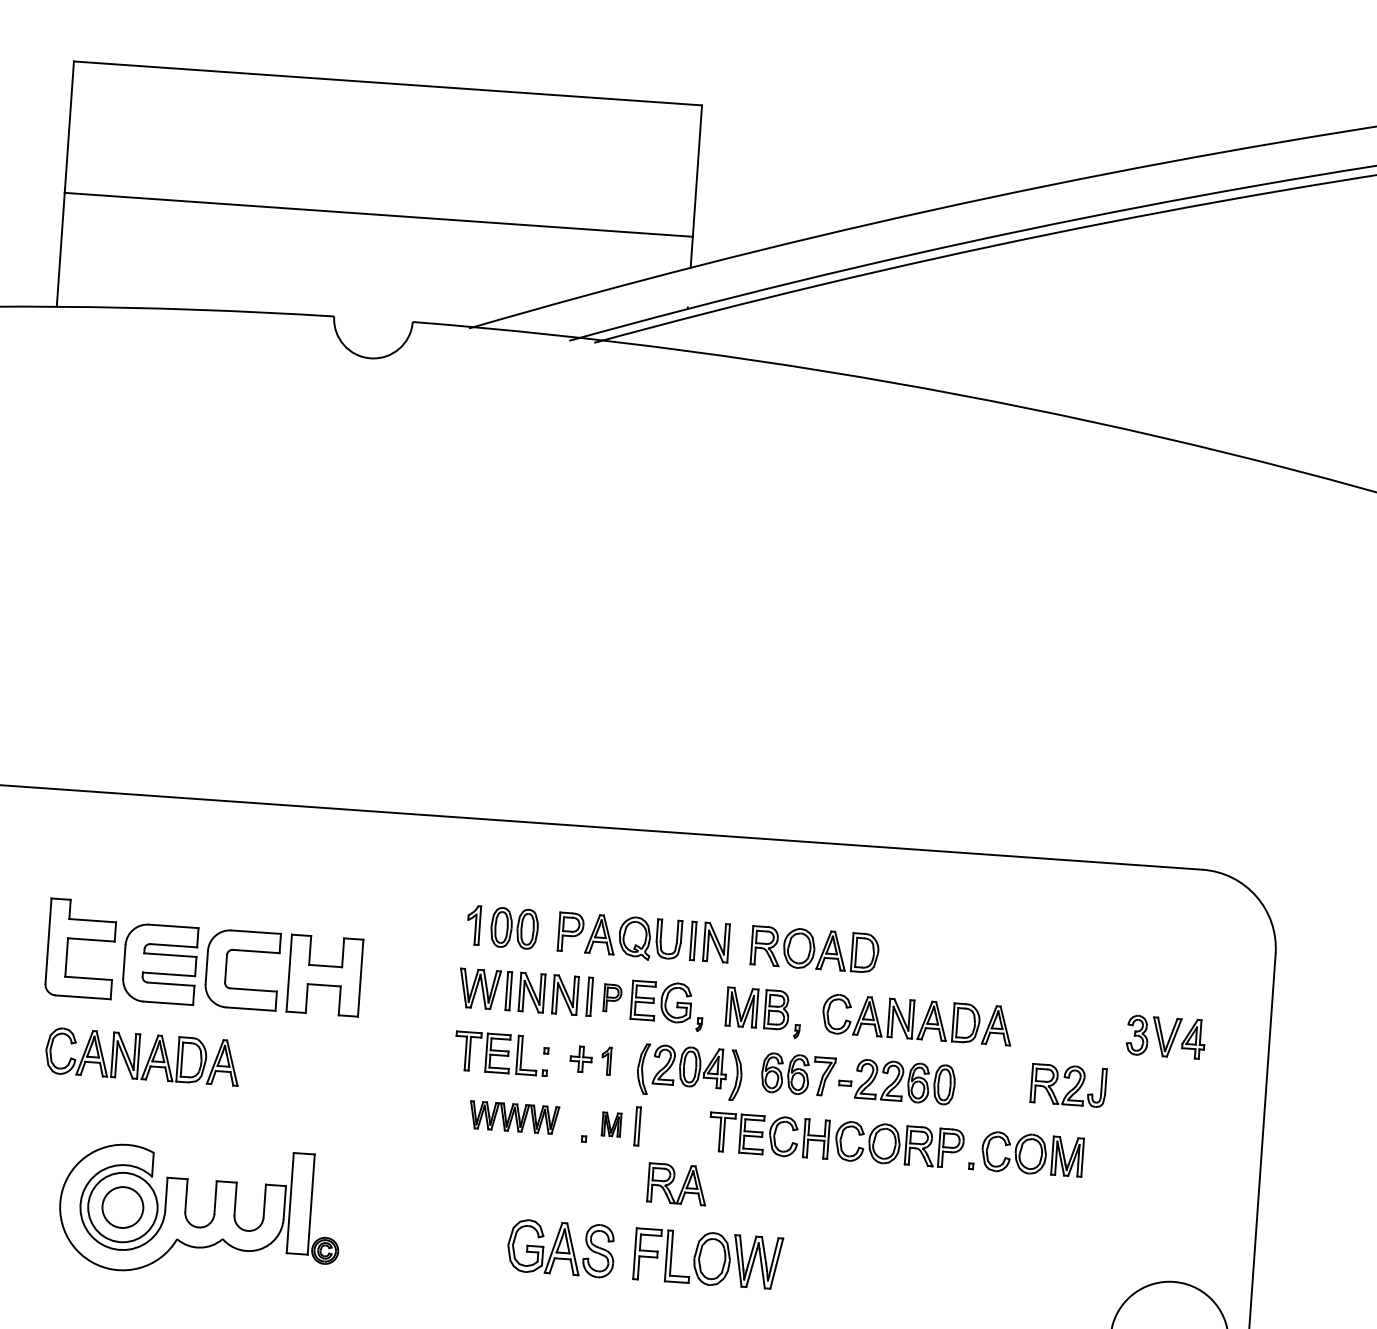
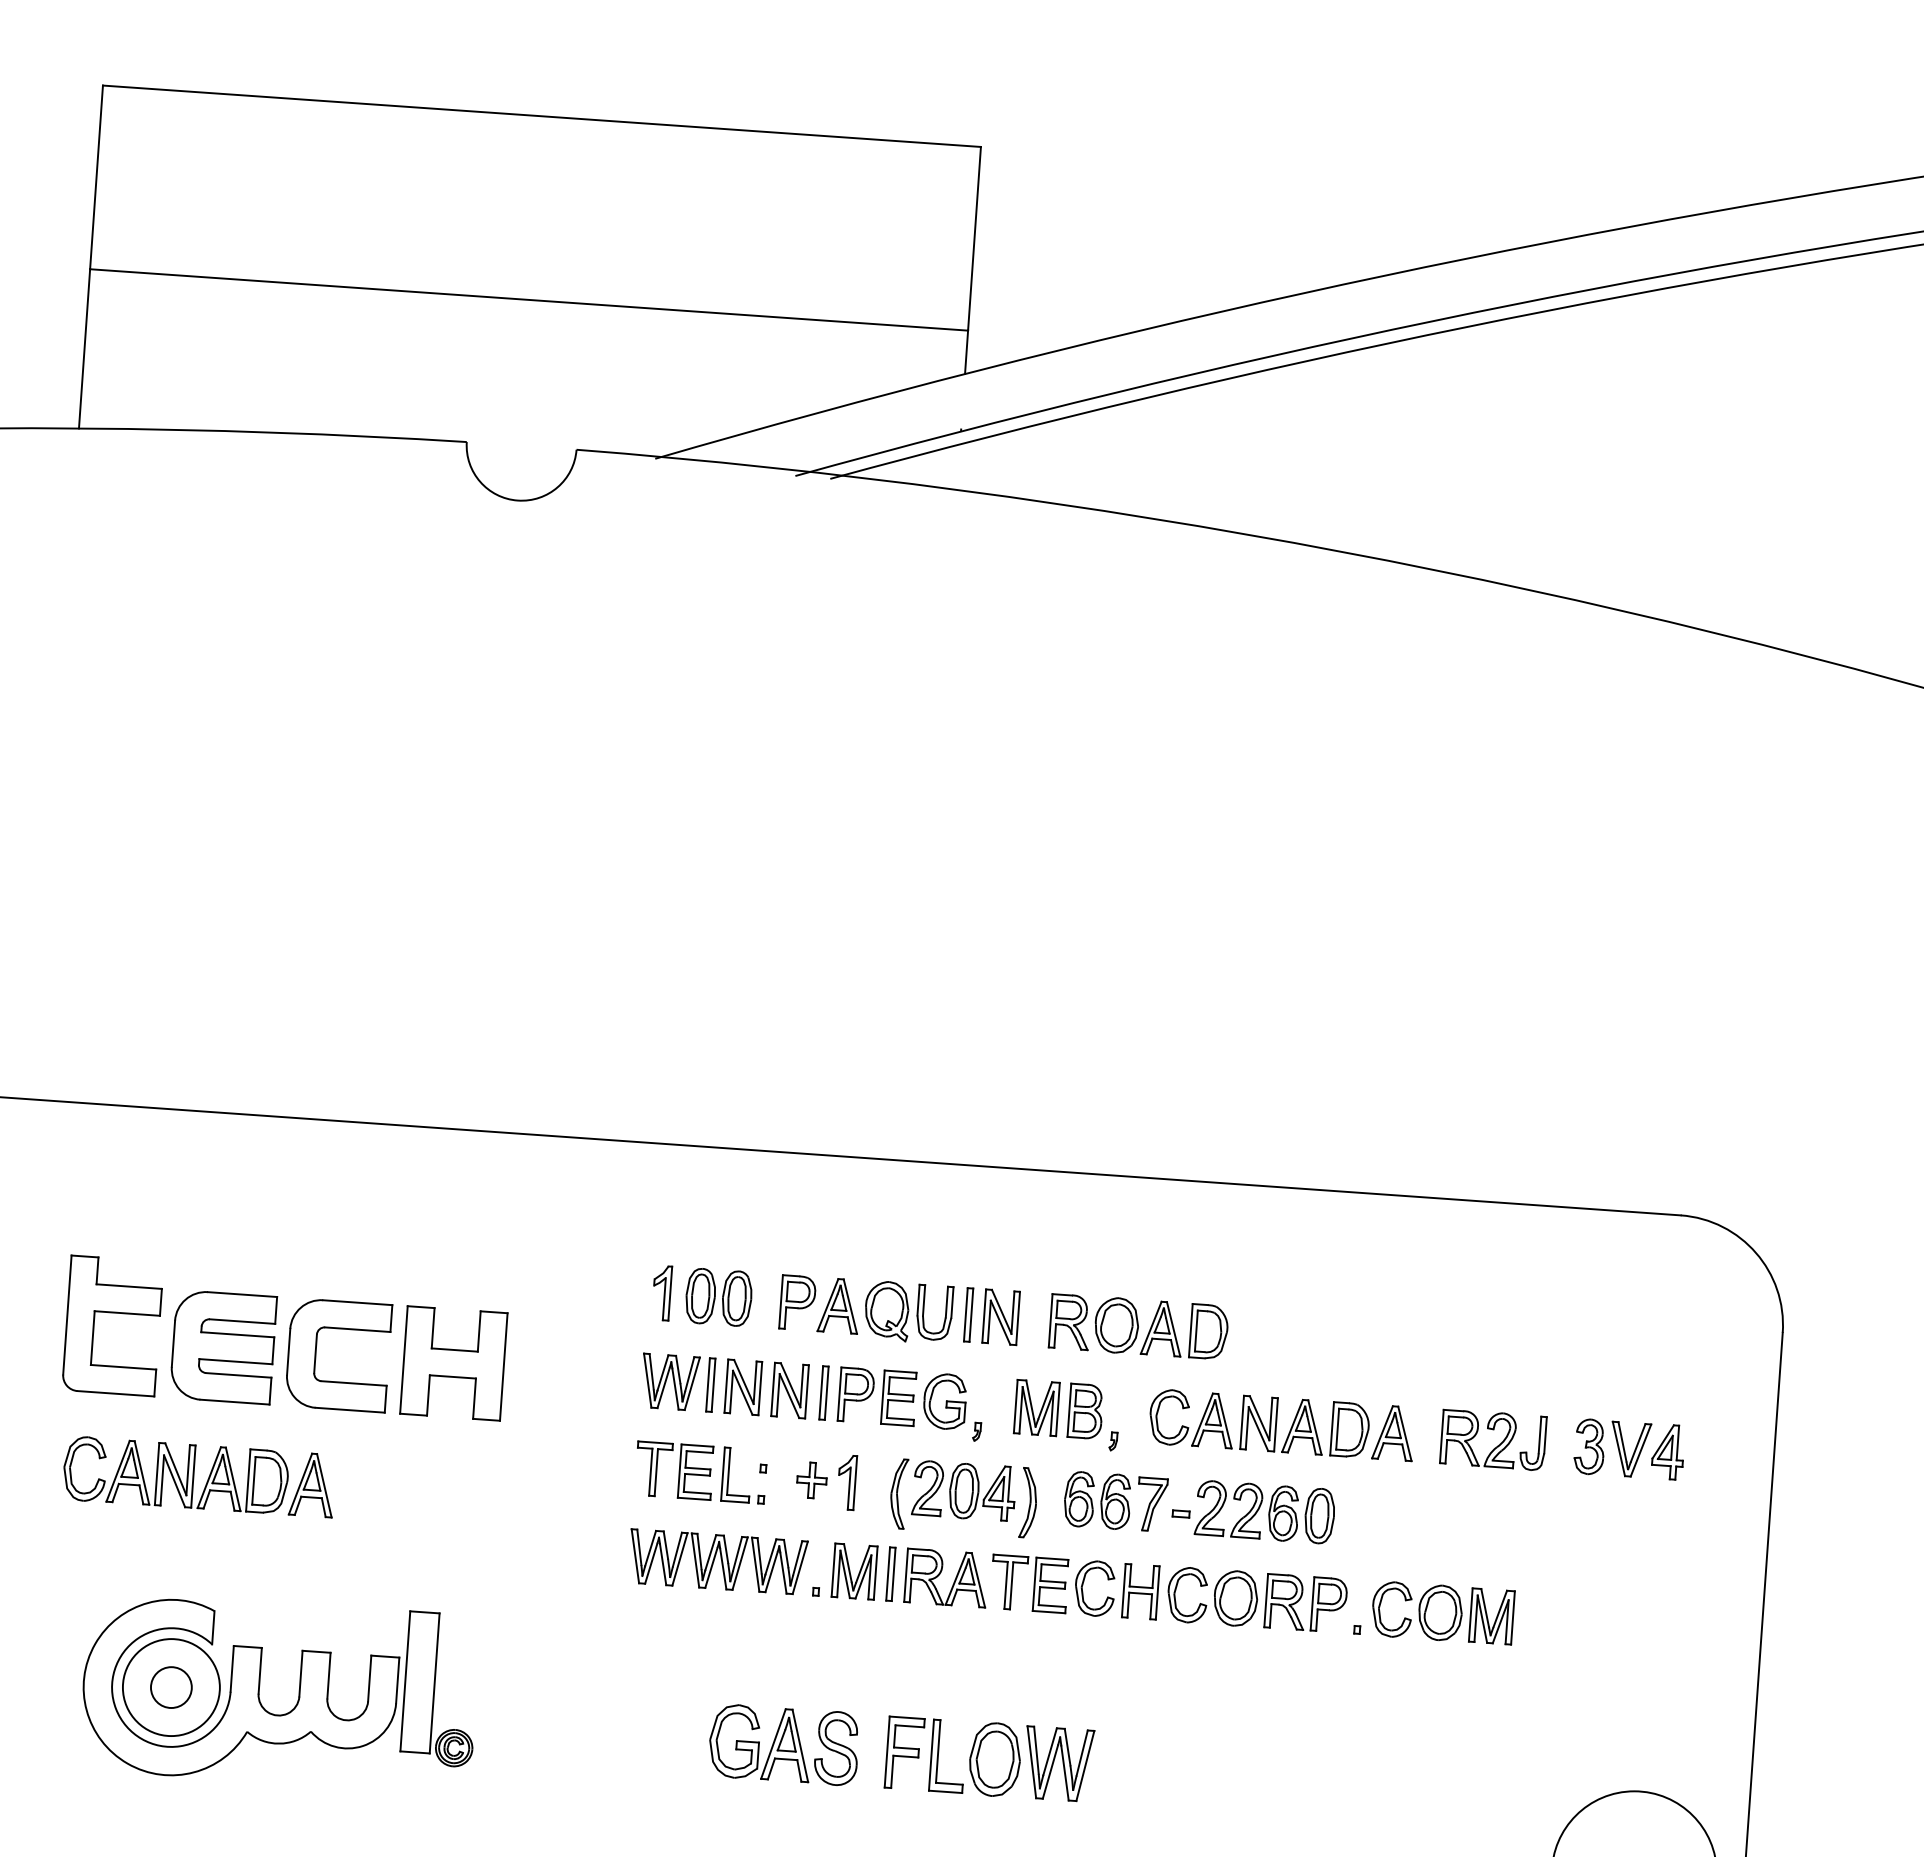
part: (612, 997) -> (855, 1394), size x1.43
part: (607, 1061) -> (848, 1483), size x1.43
part: (1071, 1089) -> (1497, 1445), moved
part: (515, 1117) -> (719, 1561), size x1.43
part: (611, 1124) -> (854, 1571), size x1.67
part: (675, 1183) -> (944, 1577), moved
circle: (122, 1207) -> (170, 1687), size x0.71

